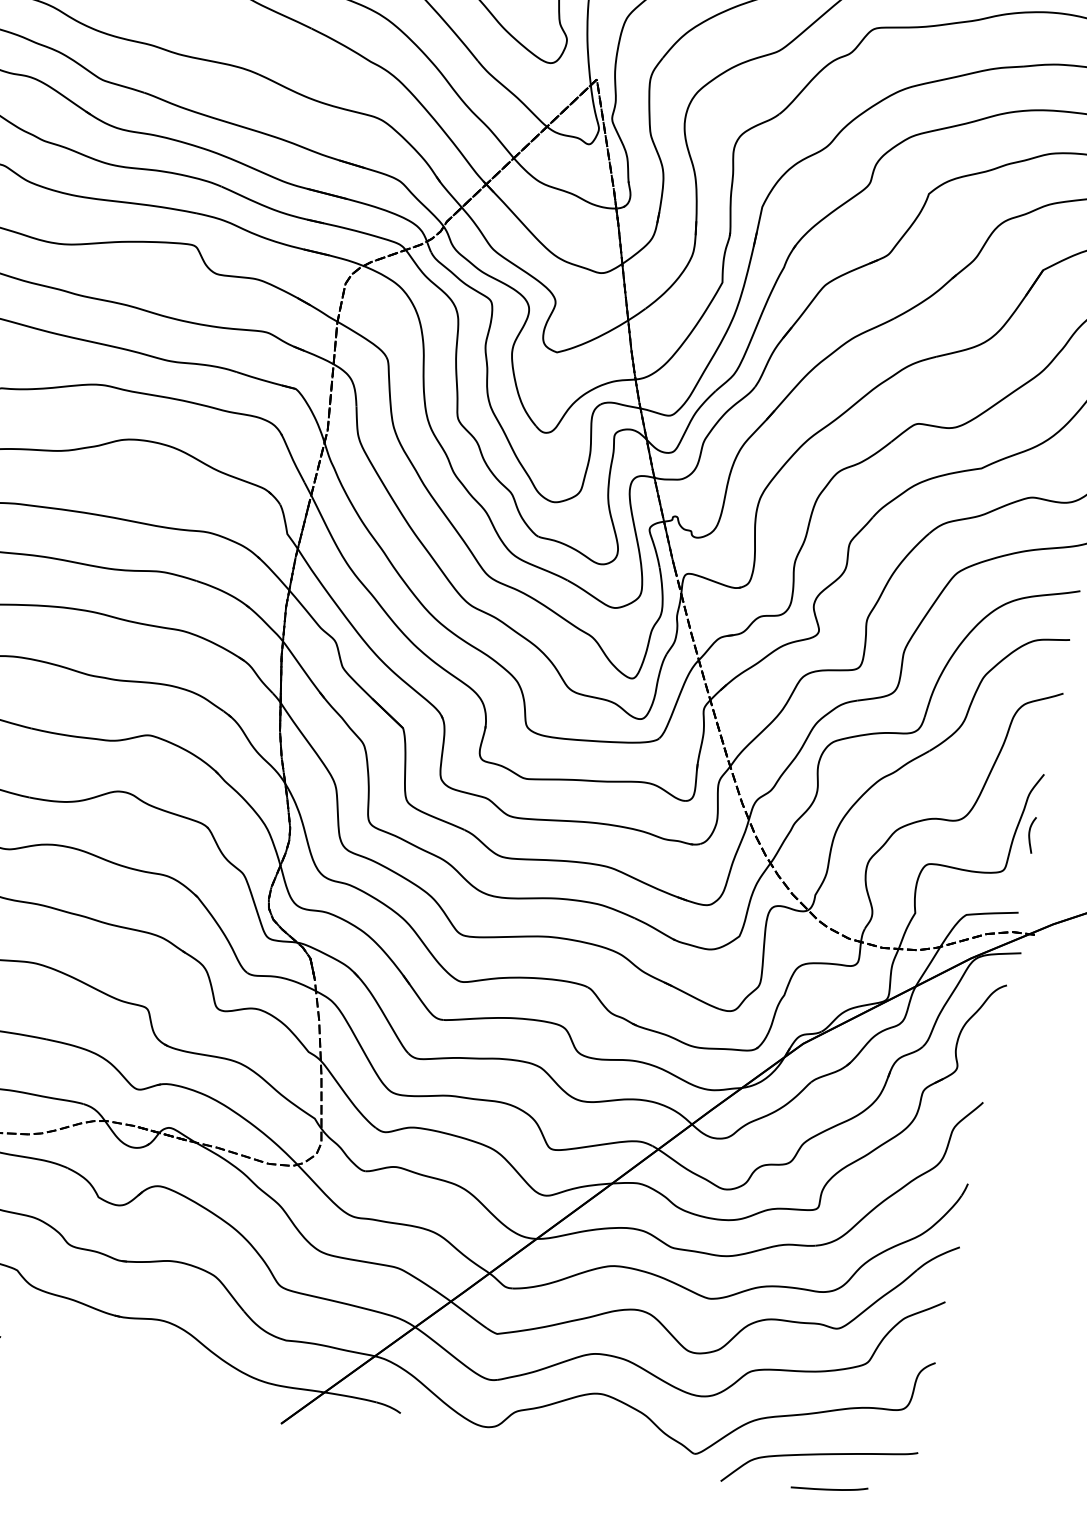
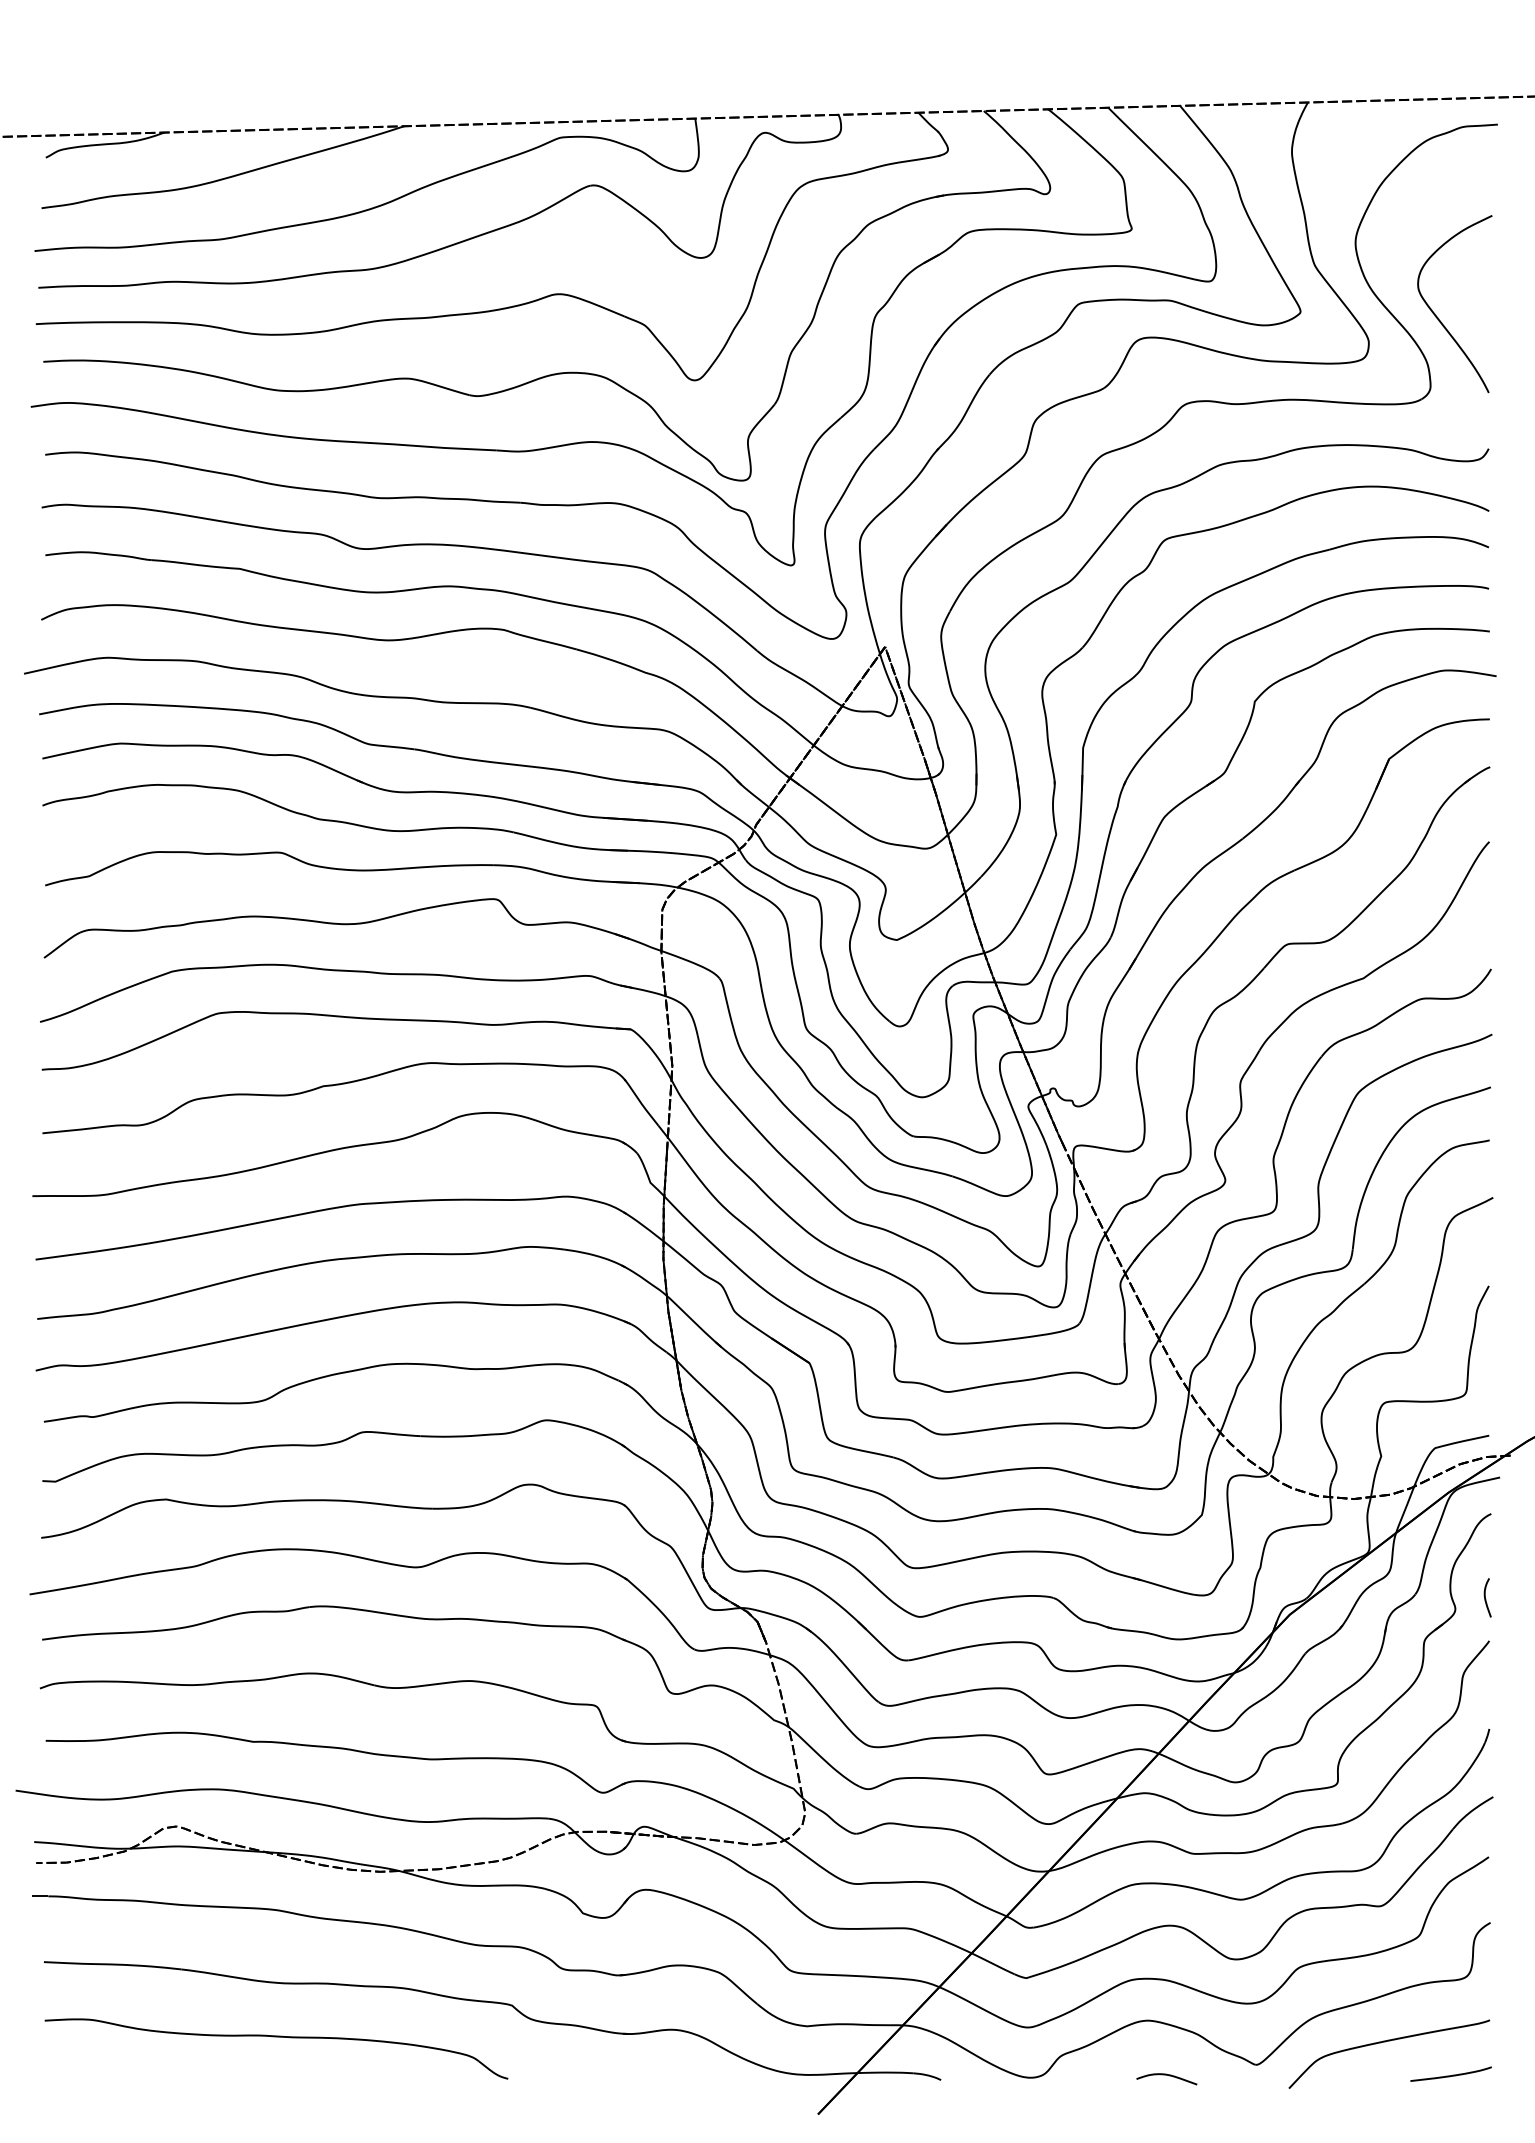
curve: (1029, 834) -> (1485, 1597), moved
curve: (609, 1448) -> (1166, 2075), added
curve: (828, 1489) -> (1450, 2075), moved

